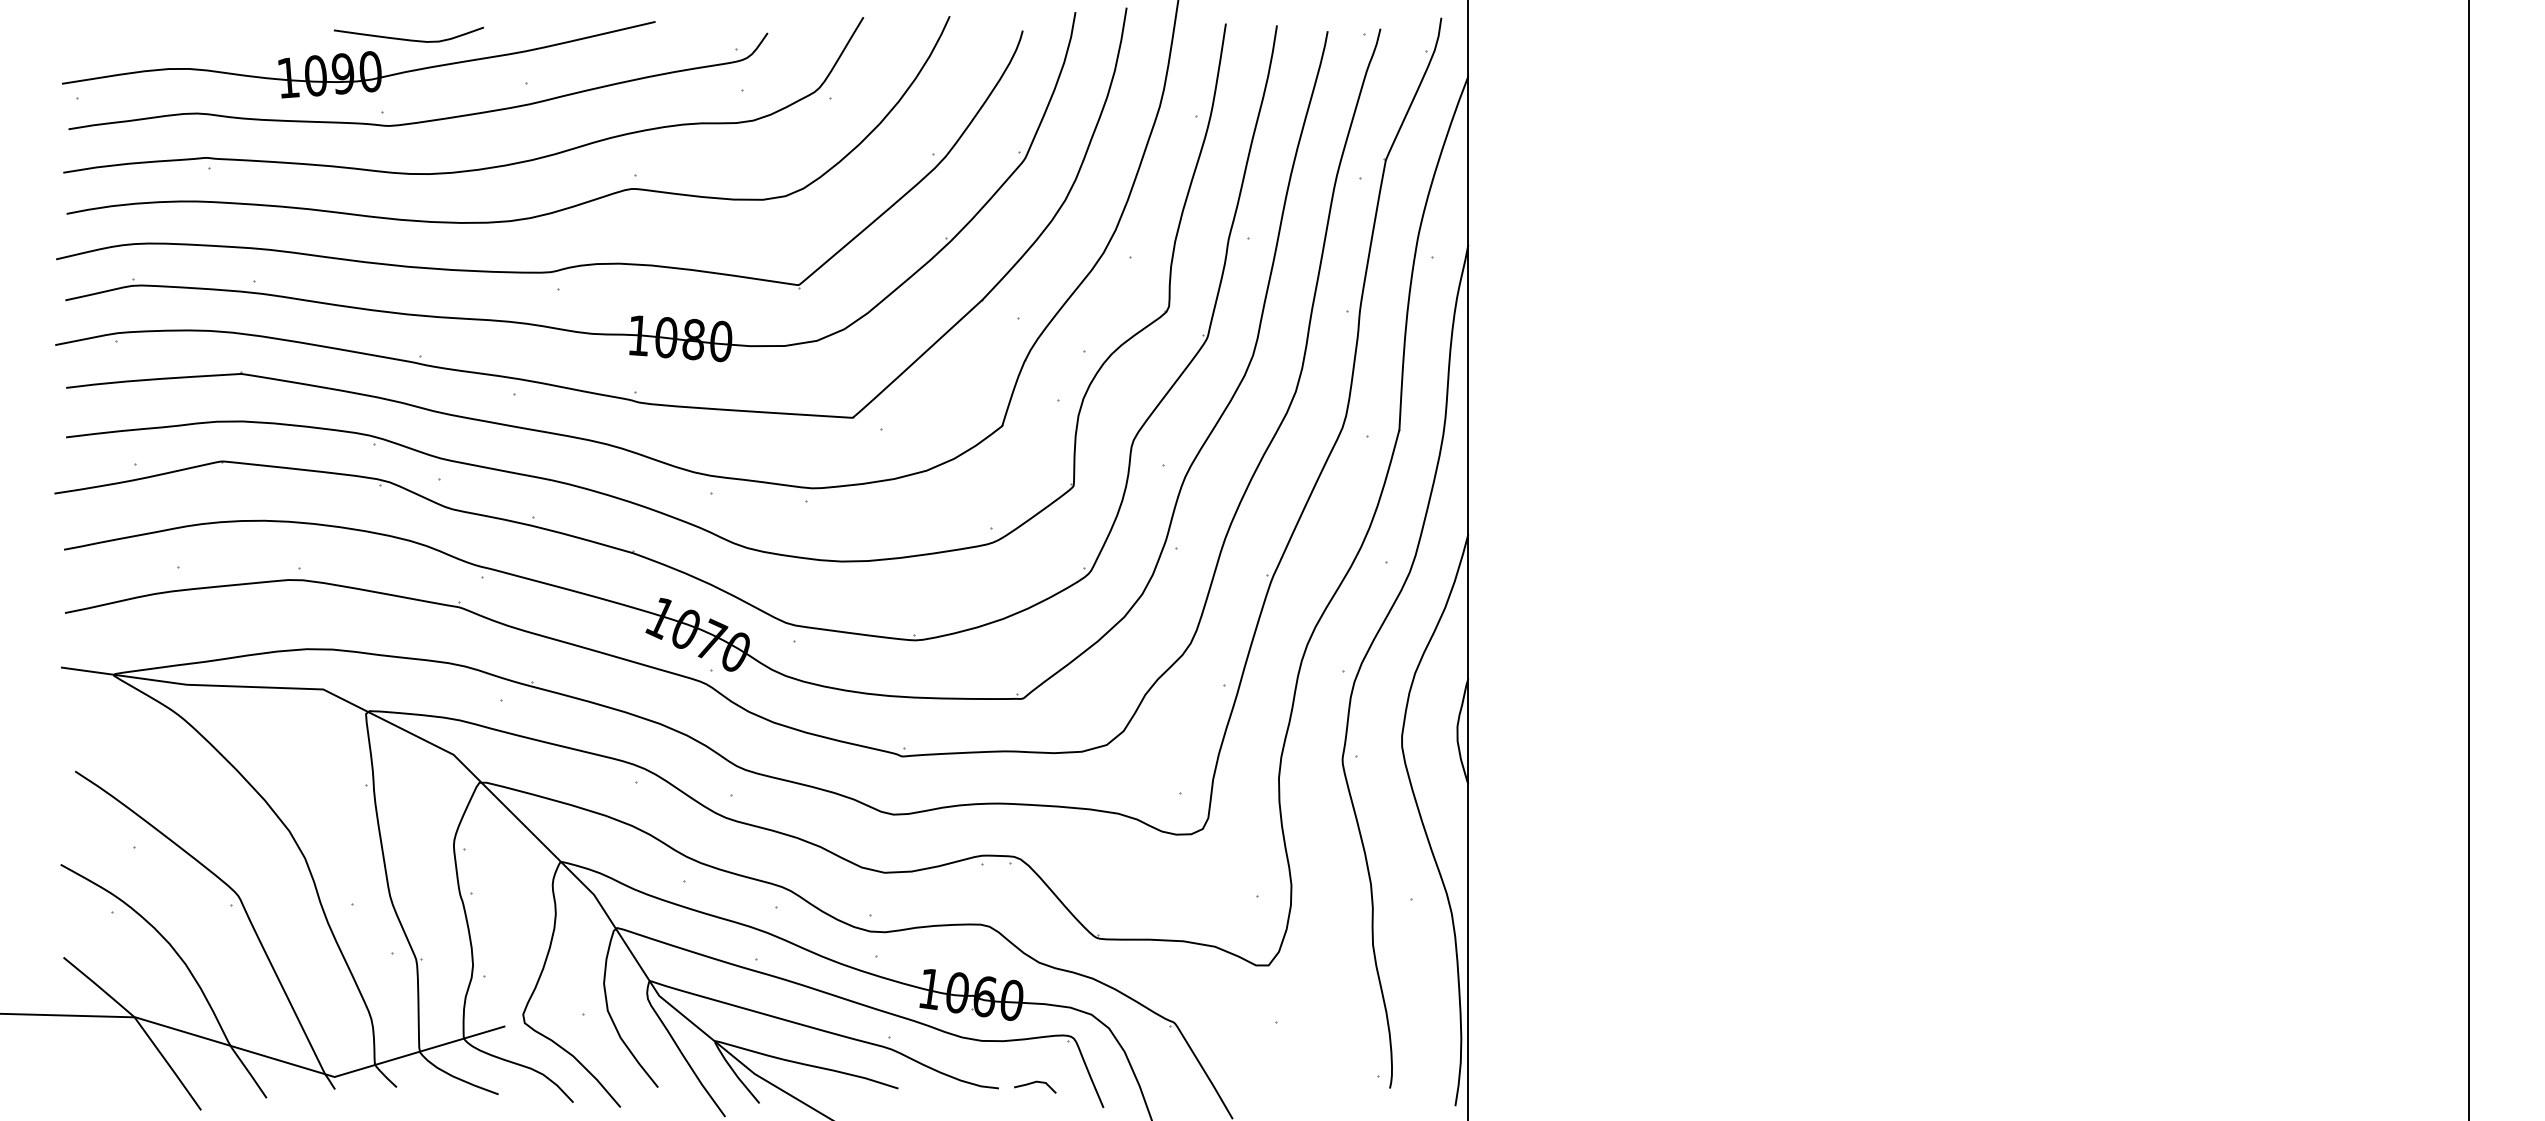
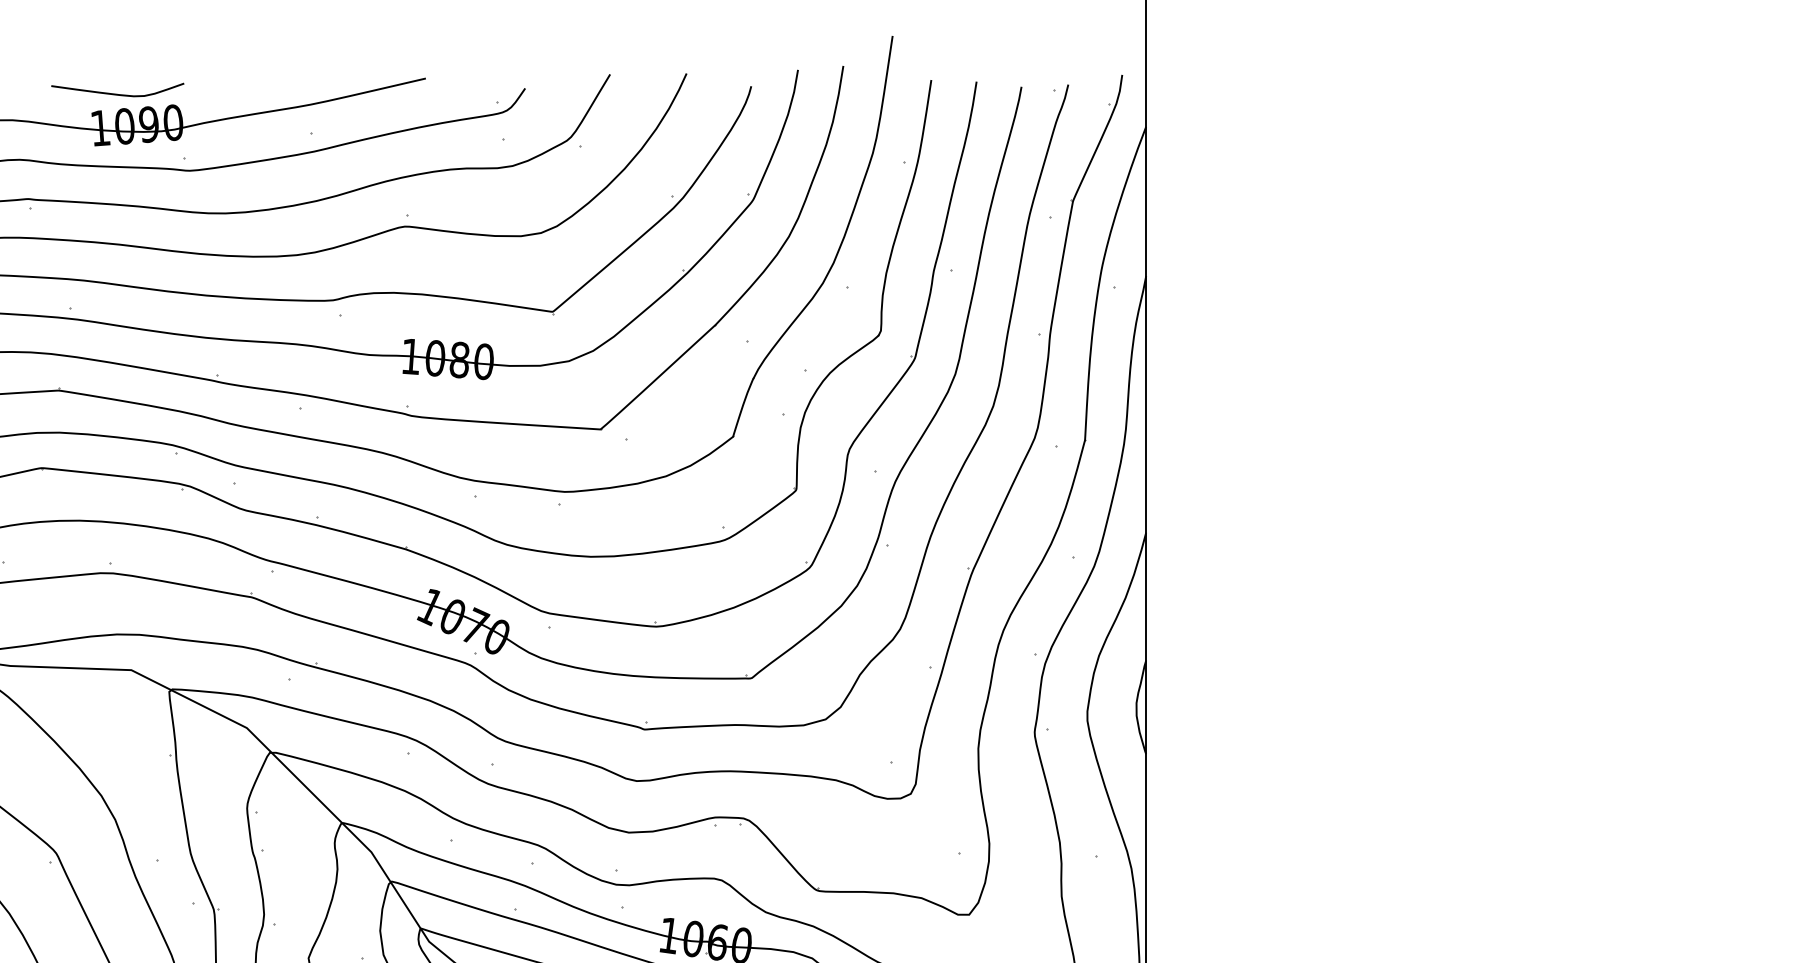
curve: (405, 38) -> (114, 93), moved

